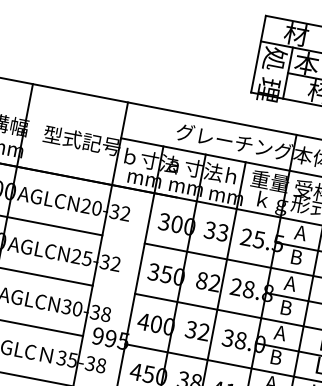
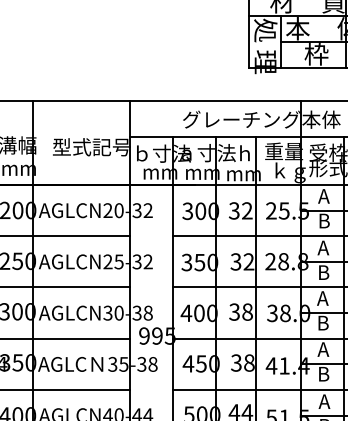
text: (222, 232) -> (246, 210), 33 -> 32
text: (201, 280) -> (235, 261), 82 -> 32
text: (204, 331) -> (247, 311), 32 -> 38

